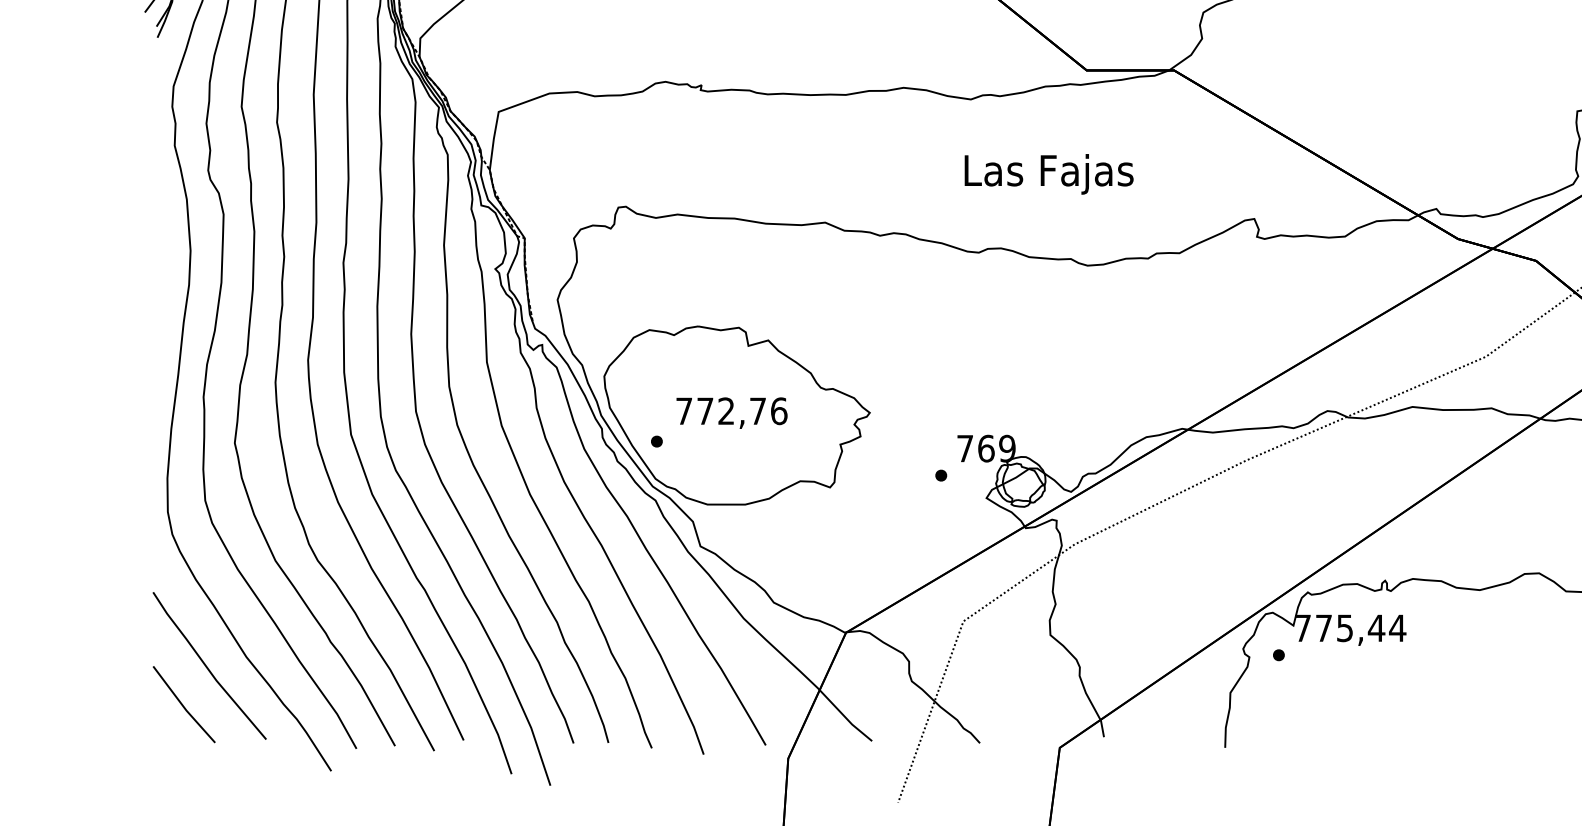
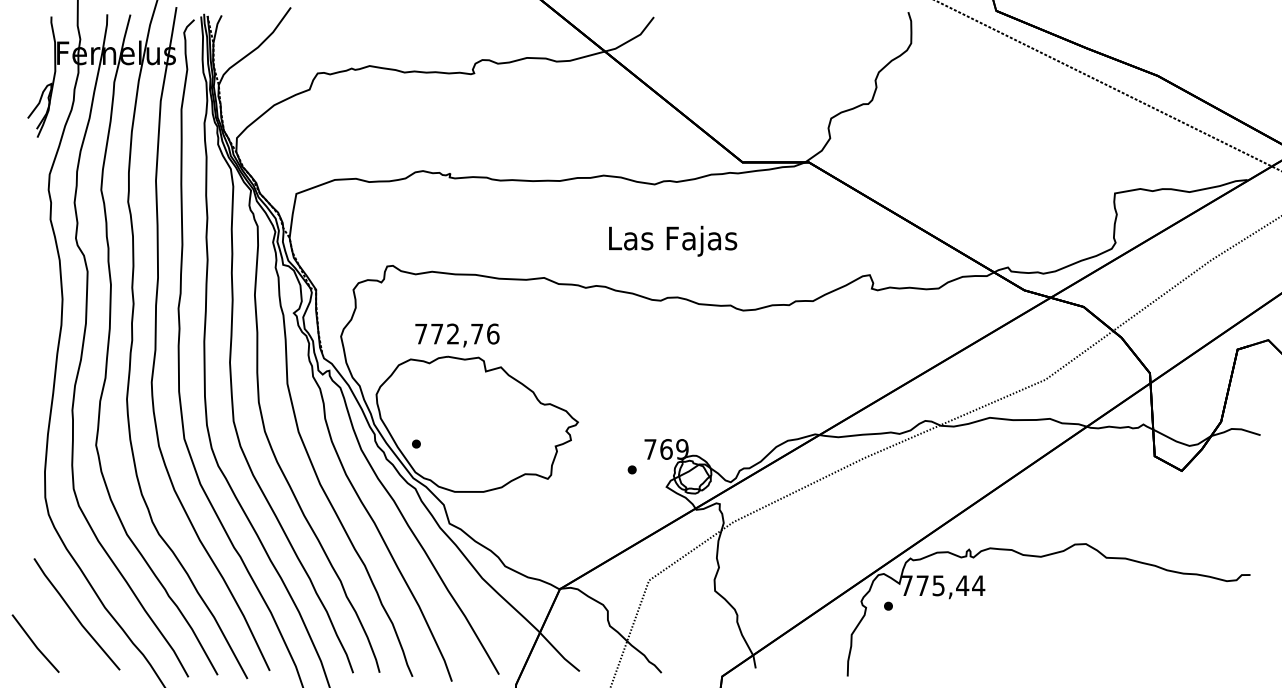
text: (1049, 173) -> (673, 240), moved
text: (732, 413) -> (457, 335), moved
line: (183, 704) -> (35, 643), moved

